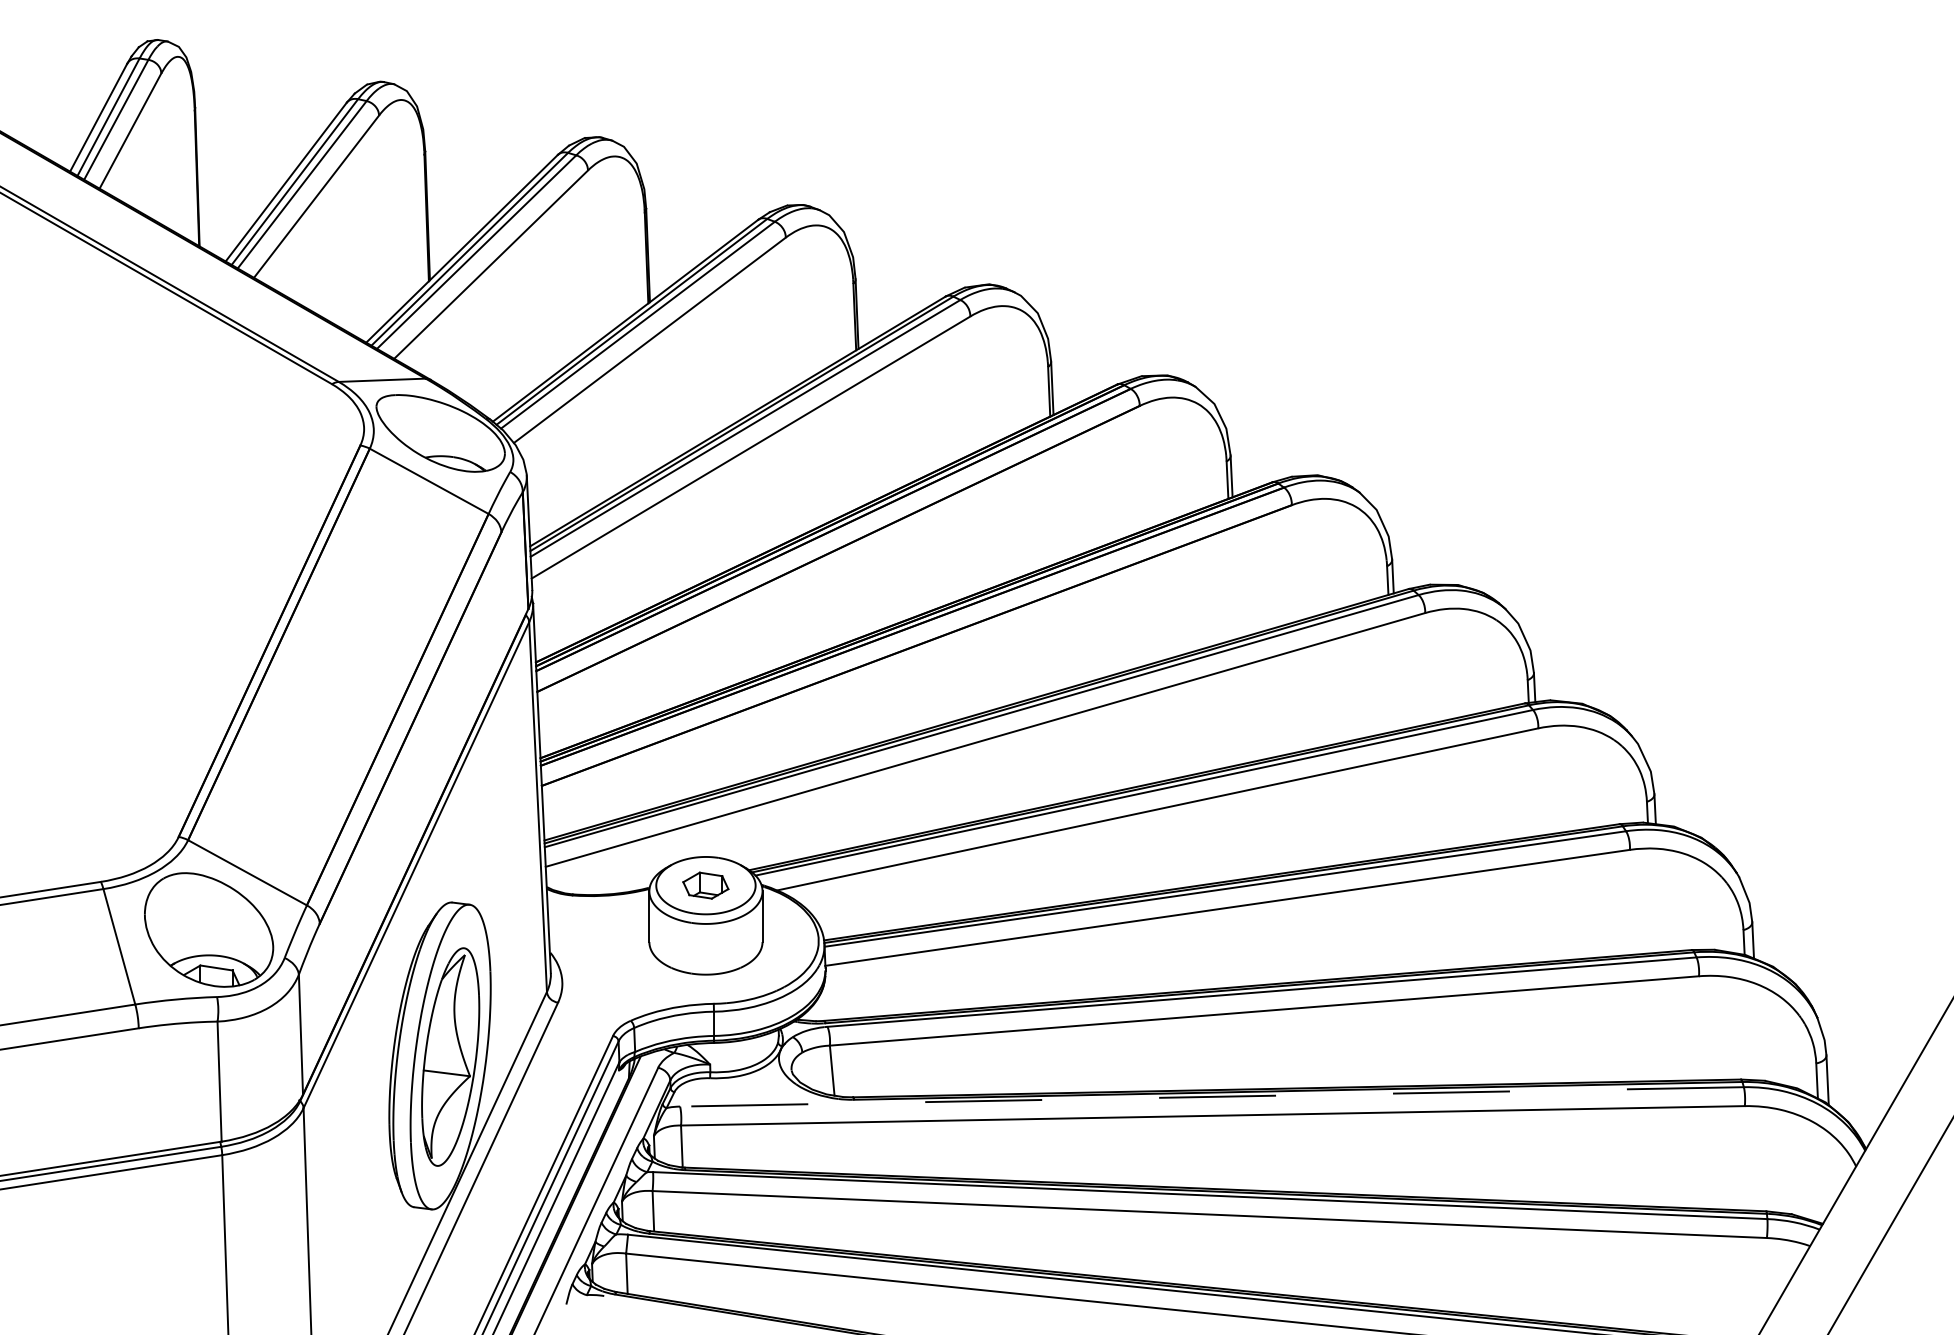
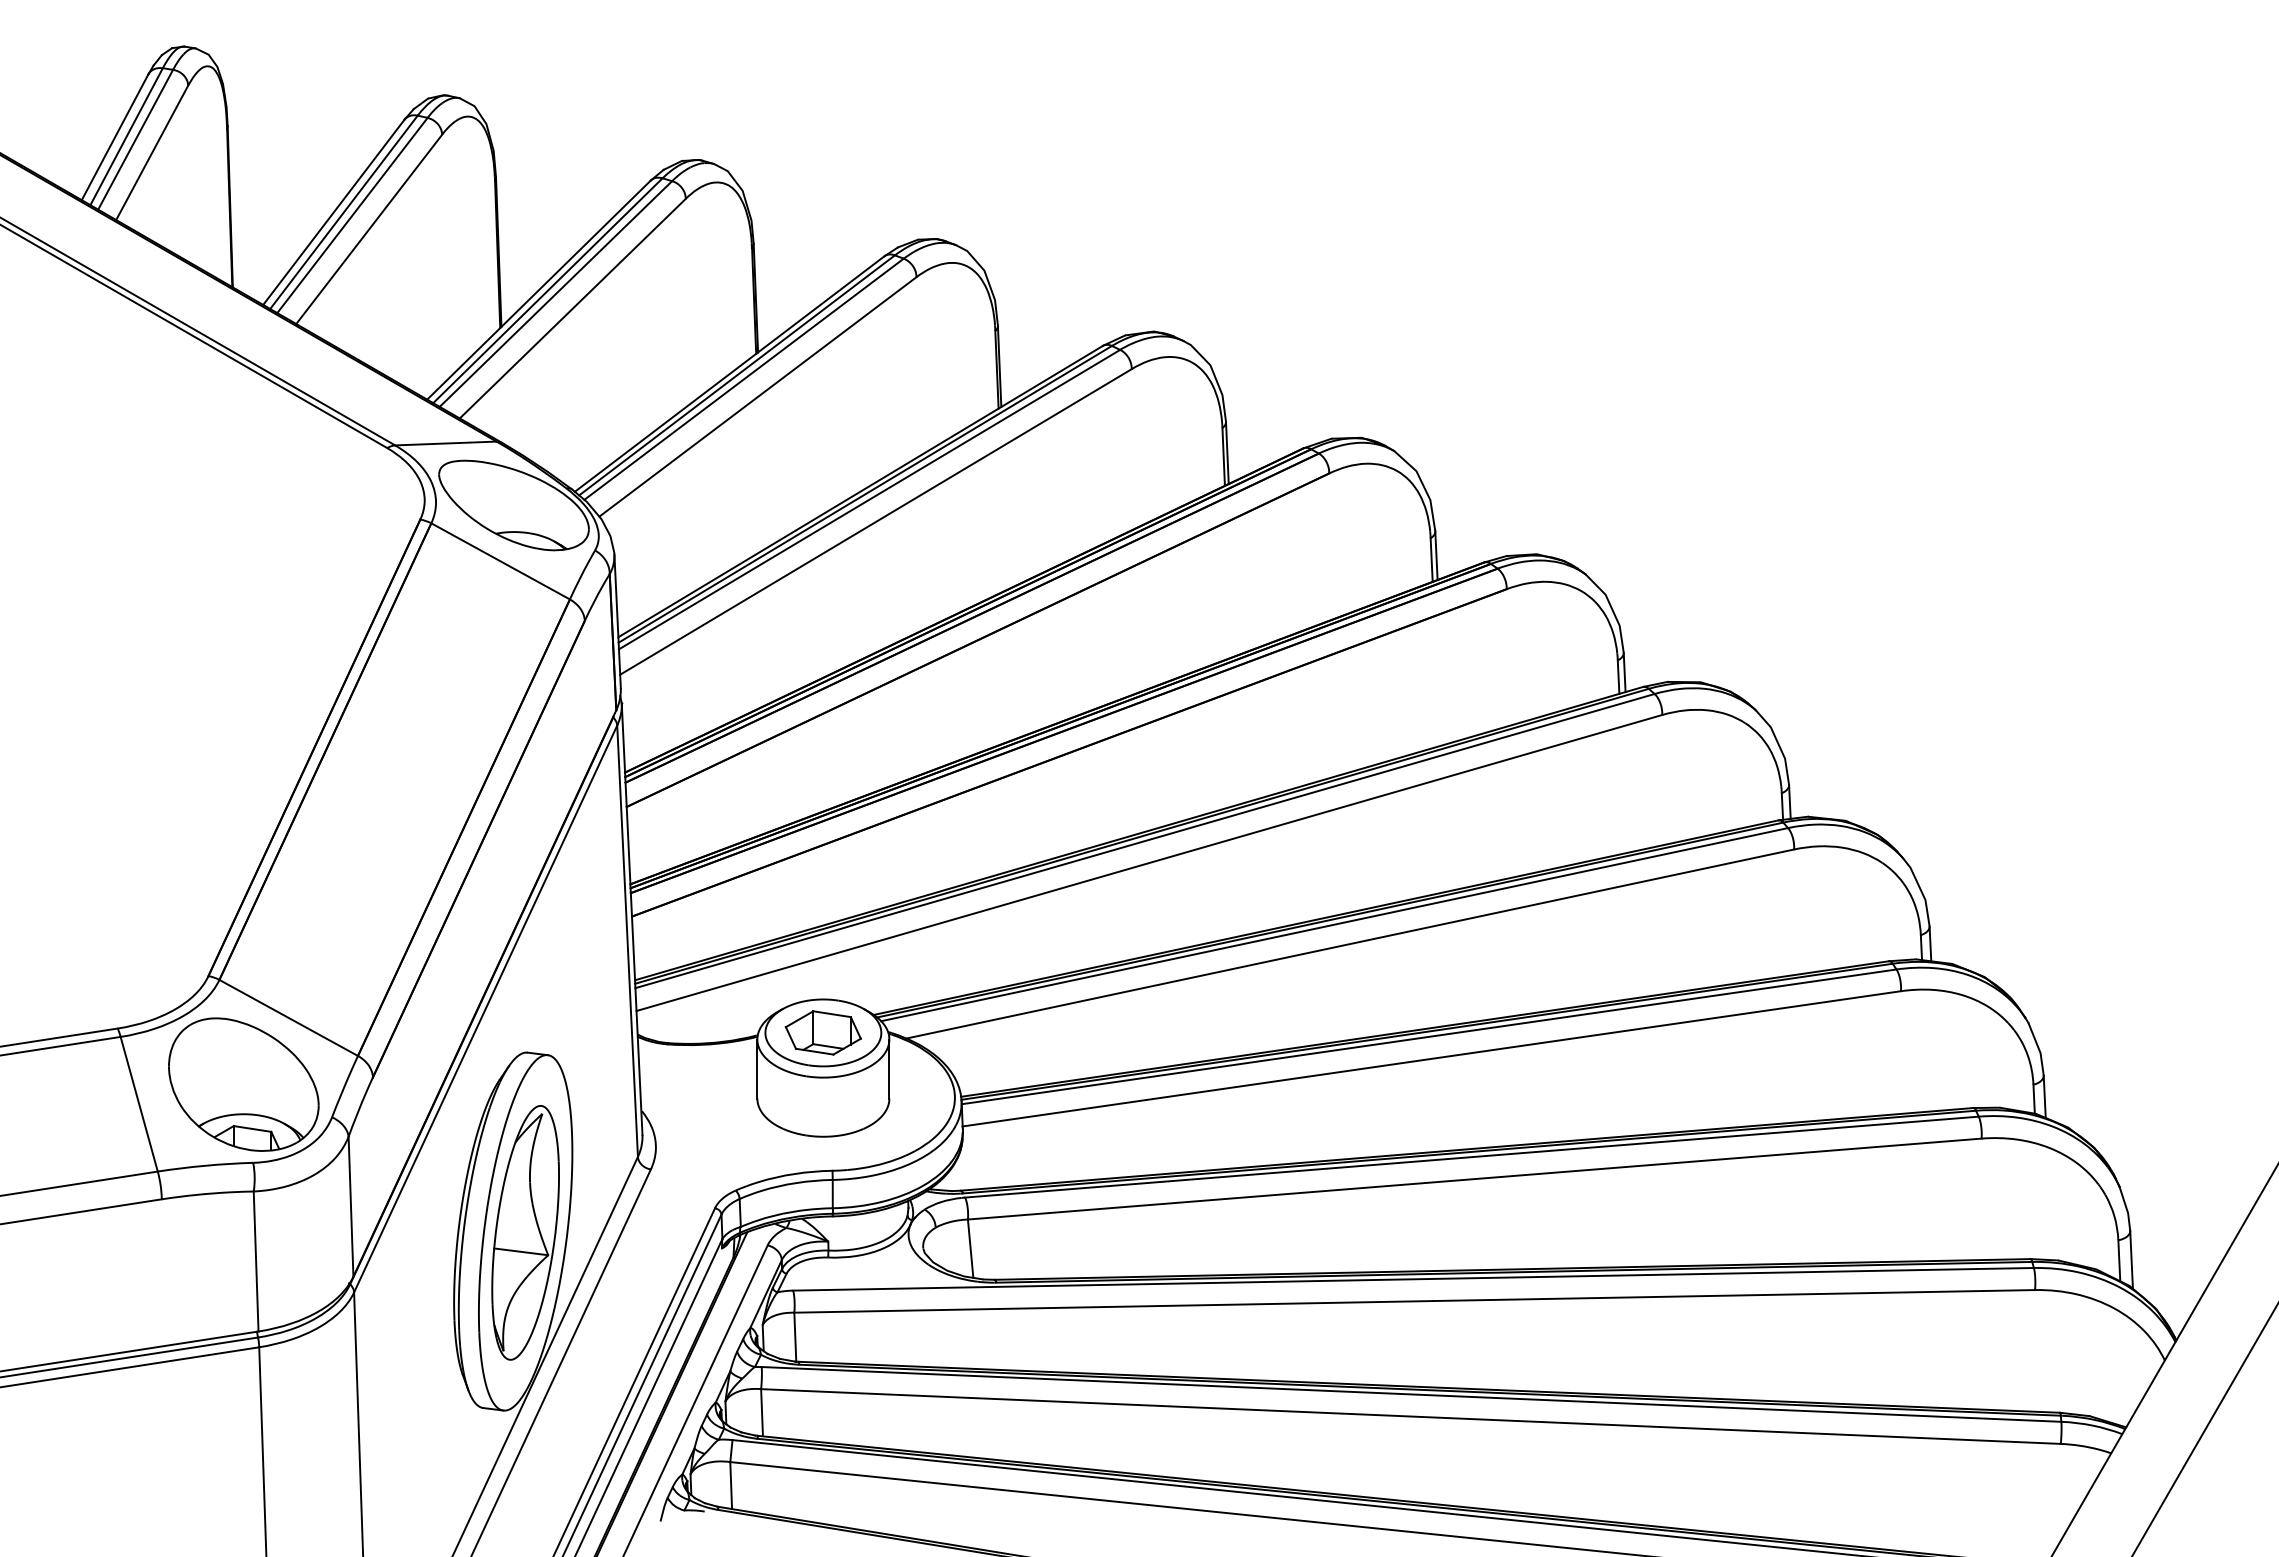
part: (705, 885) -> (822, 1032), size x1.43
line: (1211, 1097) -> (1413, 1279), dashed -> solid

